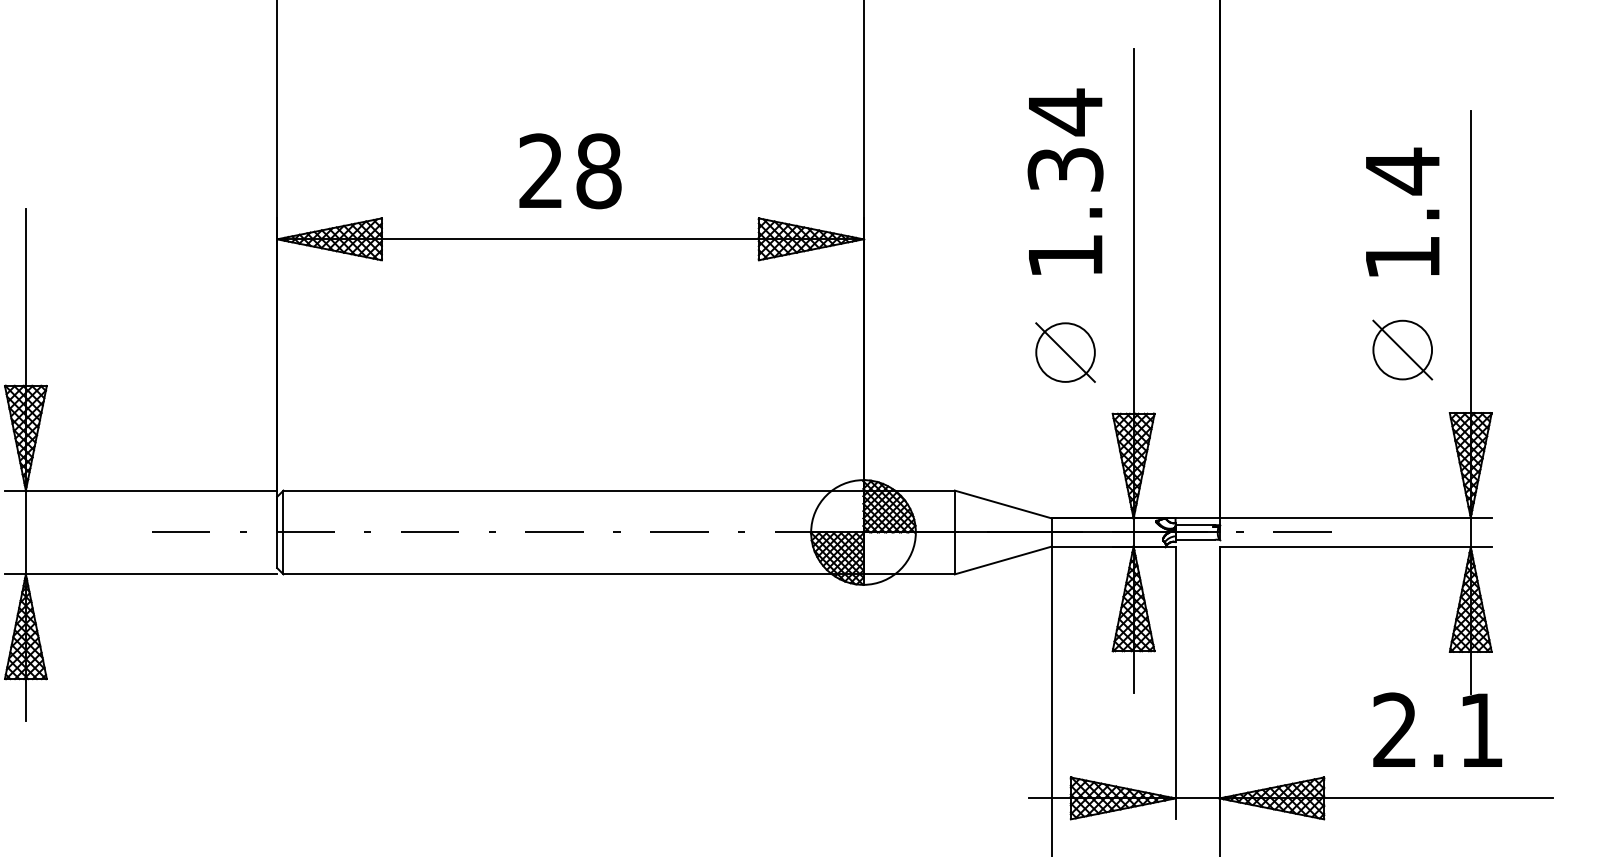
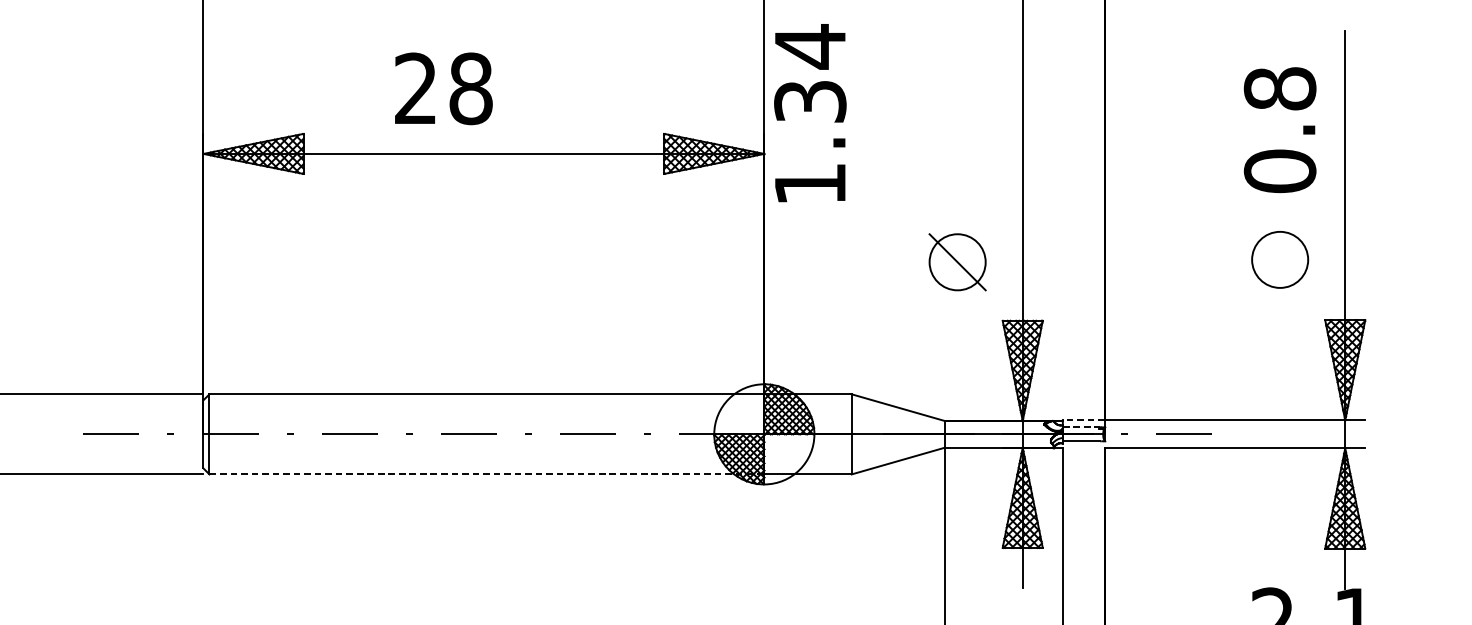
text: (570, 171) -> (443, 89), moved
text: (1065, 181) -> (810, 112), moved
text: (1402, 213) -> (1279, 129), 1.4 -> 0.8
line: (1402, 349) -> (1279, 259), removed
line: (1197, 517) -> (1083, 420), solid -> dashed
line: (1195, 525) -> (1081, 427), solid -> dashed
line: (573, 574) -> (486, 474), solid -> dashed

